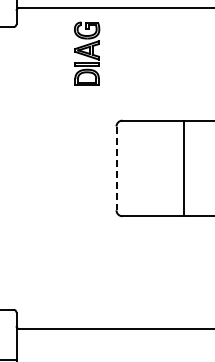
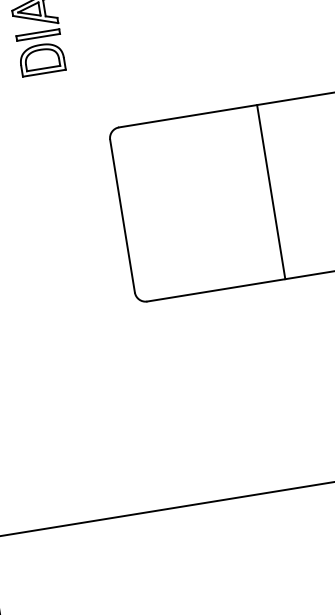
line: (116, 168) -> (122, 216), dashed -> solid
line: (184, 168) -> (271, 192), moved

